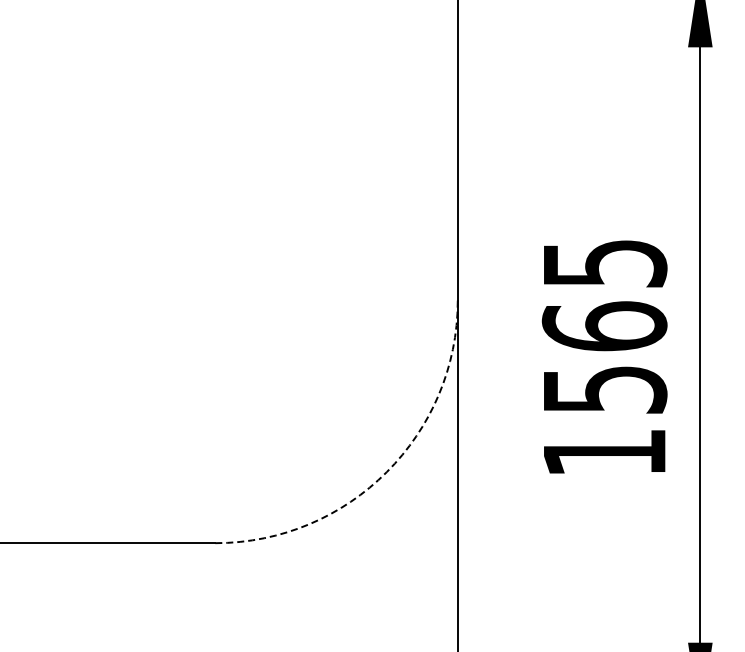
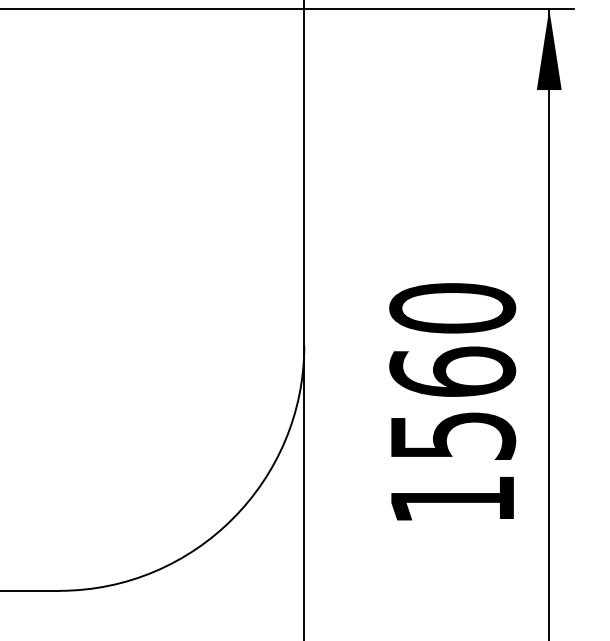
text: (604, 263) -> (452, 308), 1565 -> 1560
arc: (386, 472) -> (232, 519), dashed -> solid

